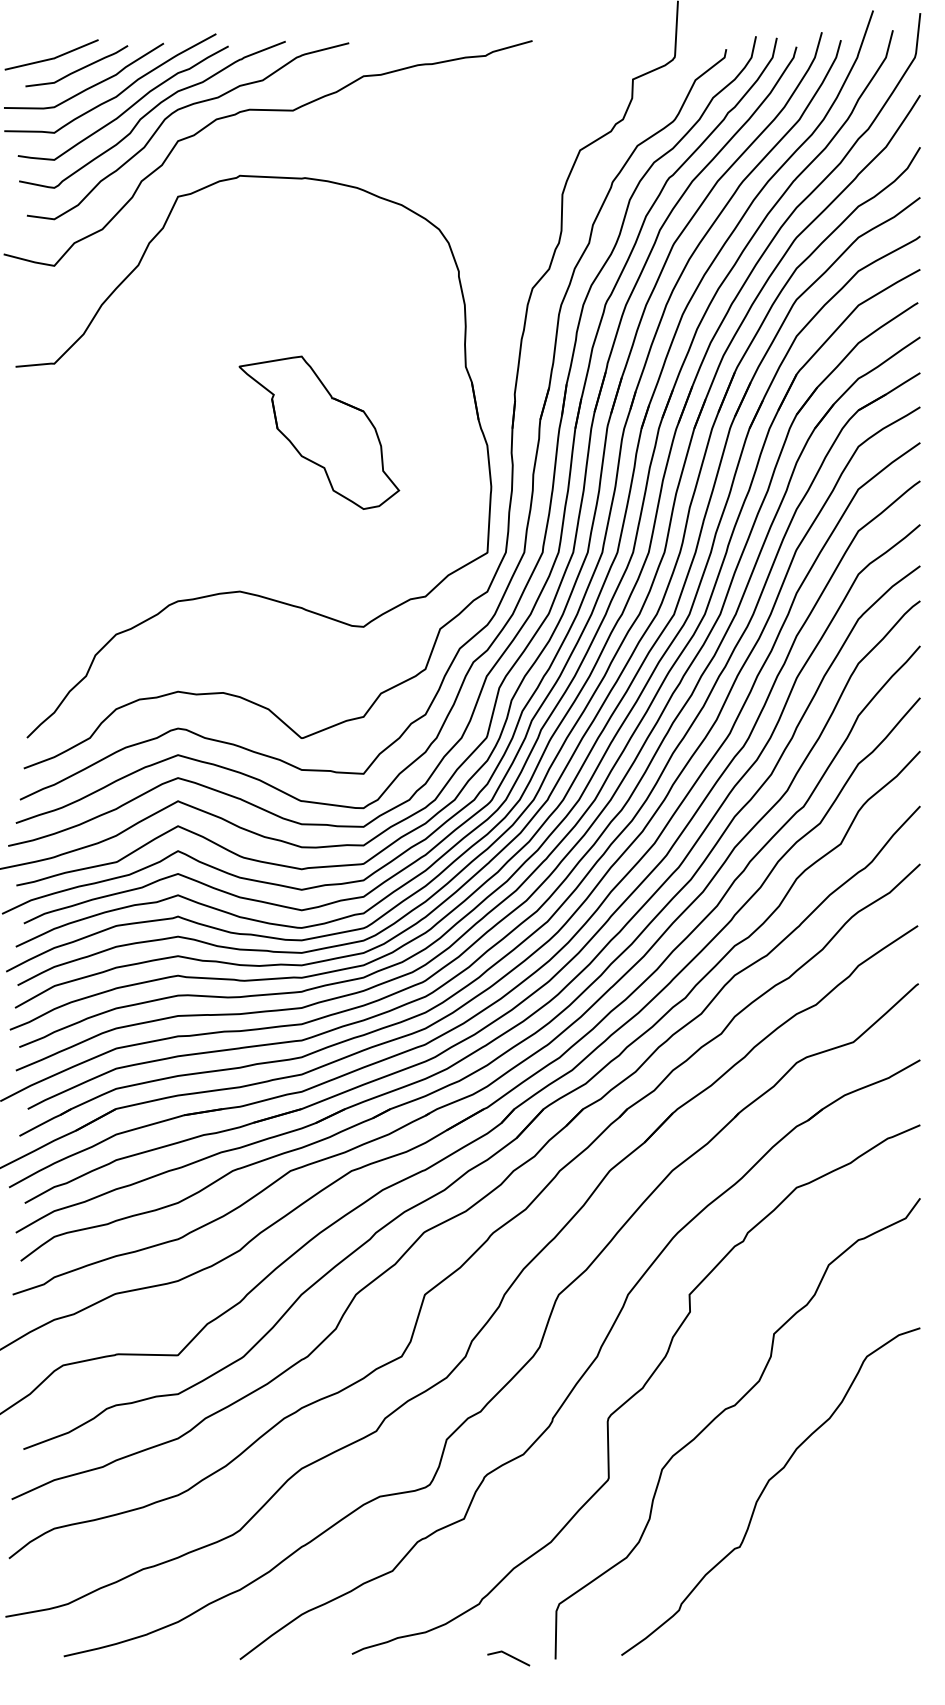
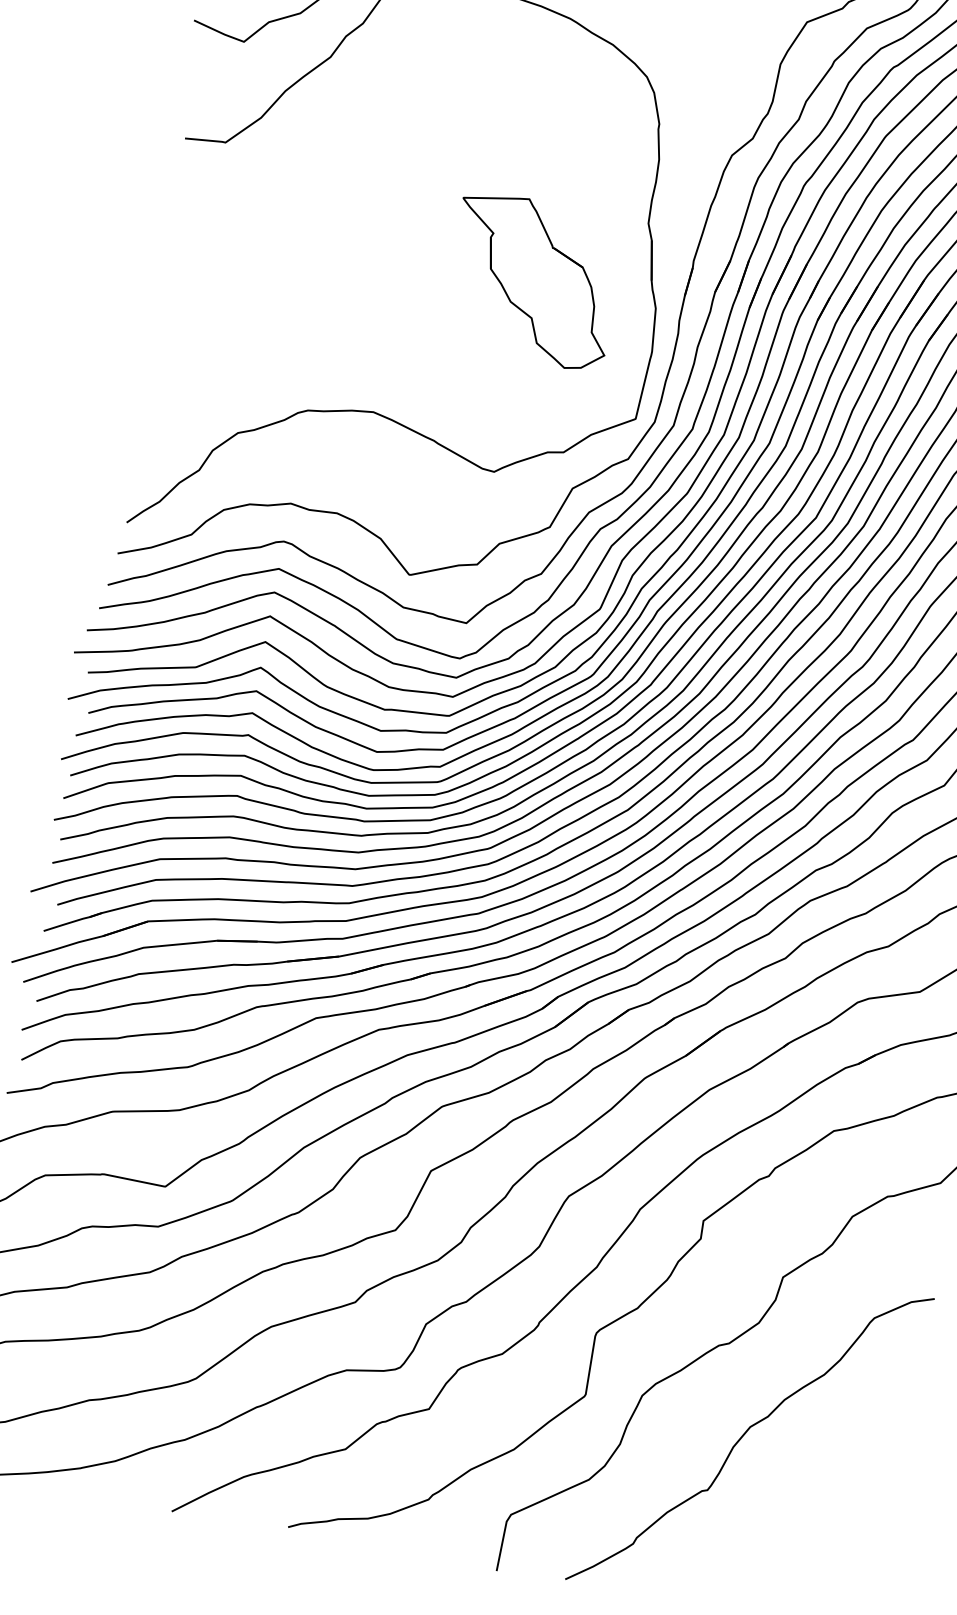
part: (319, 432) -> (533, 280), moved
line: (509, 1656) -> (449, 1559), removed

